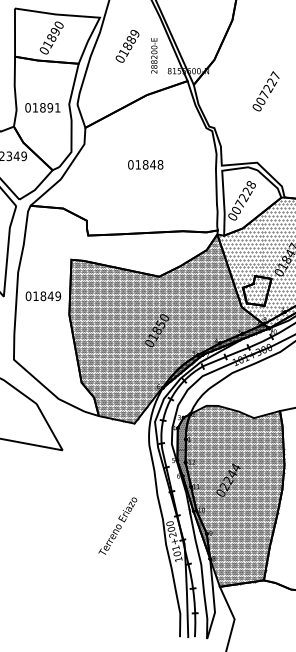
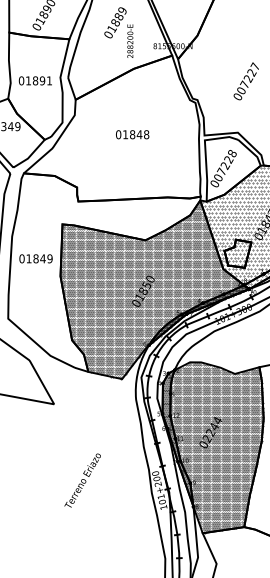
text: (154, 55) -> (130, 40), moved
text: (265, 91) -> (245, 81), moved
text: (117, 525) -> (82, 480), moved

